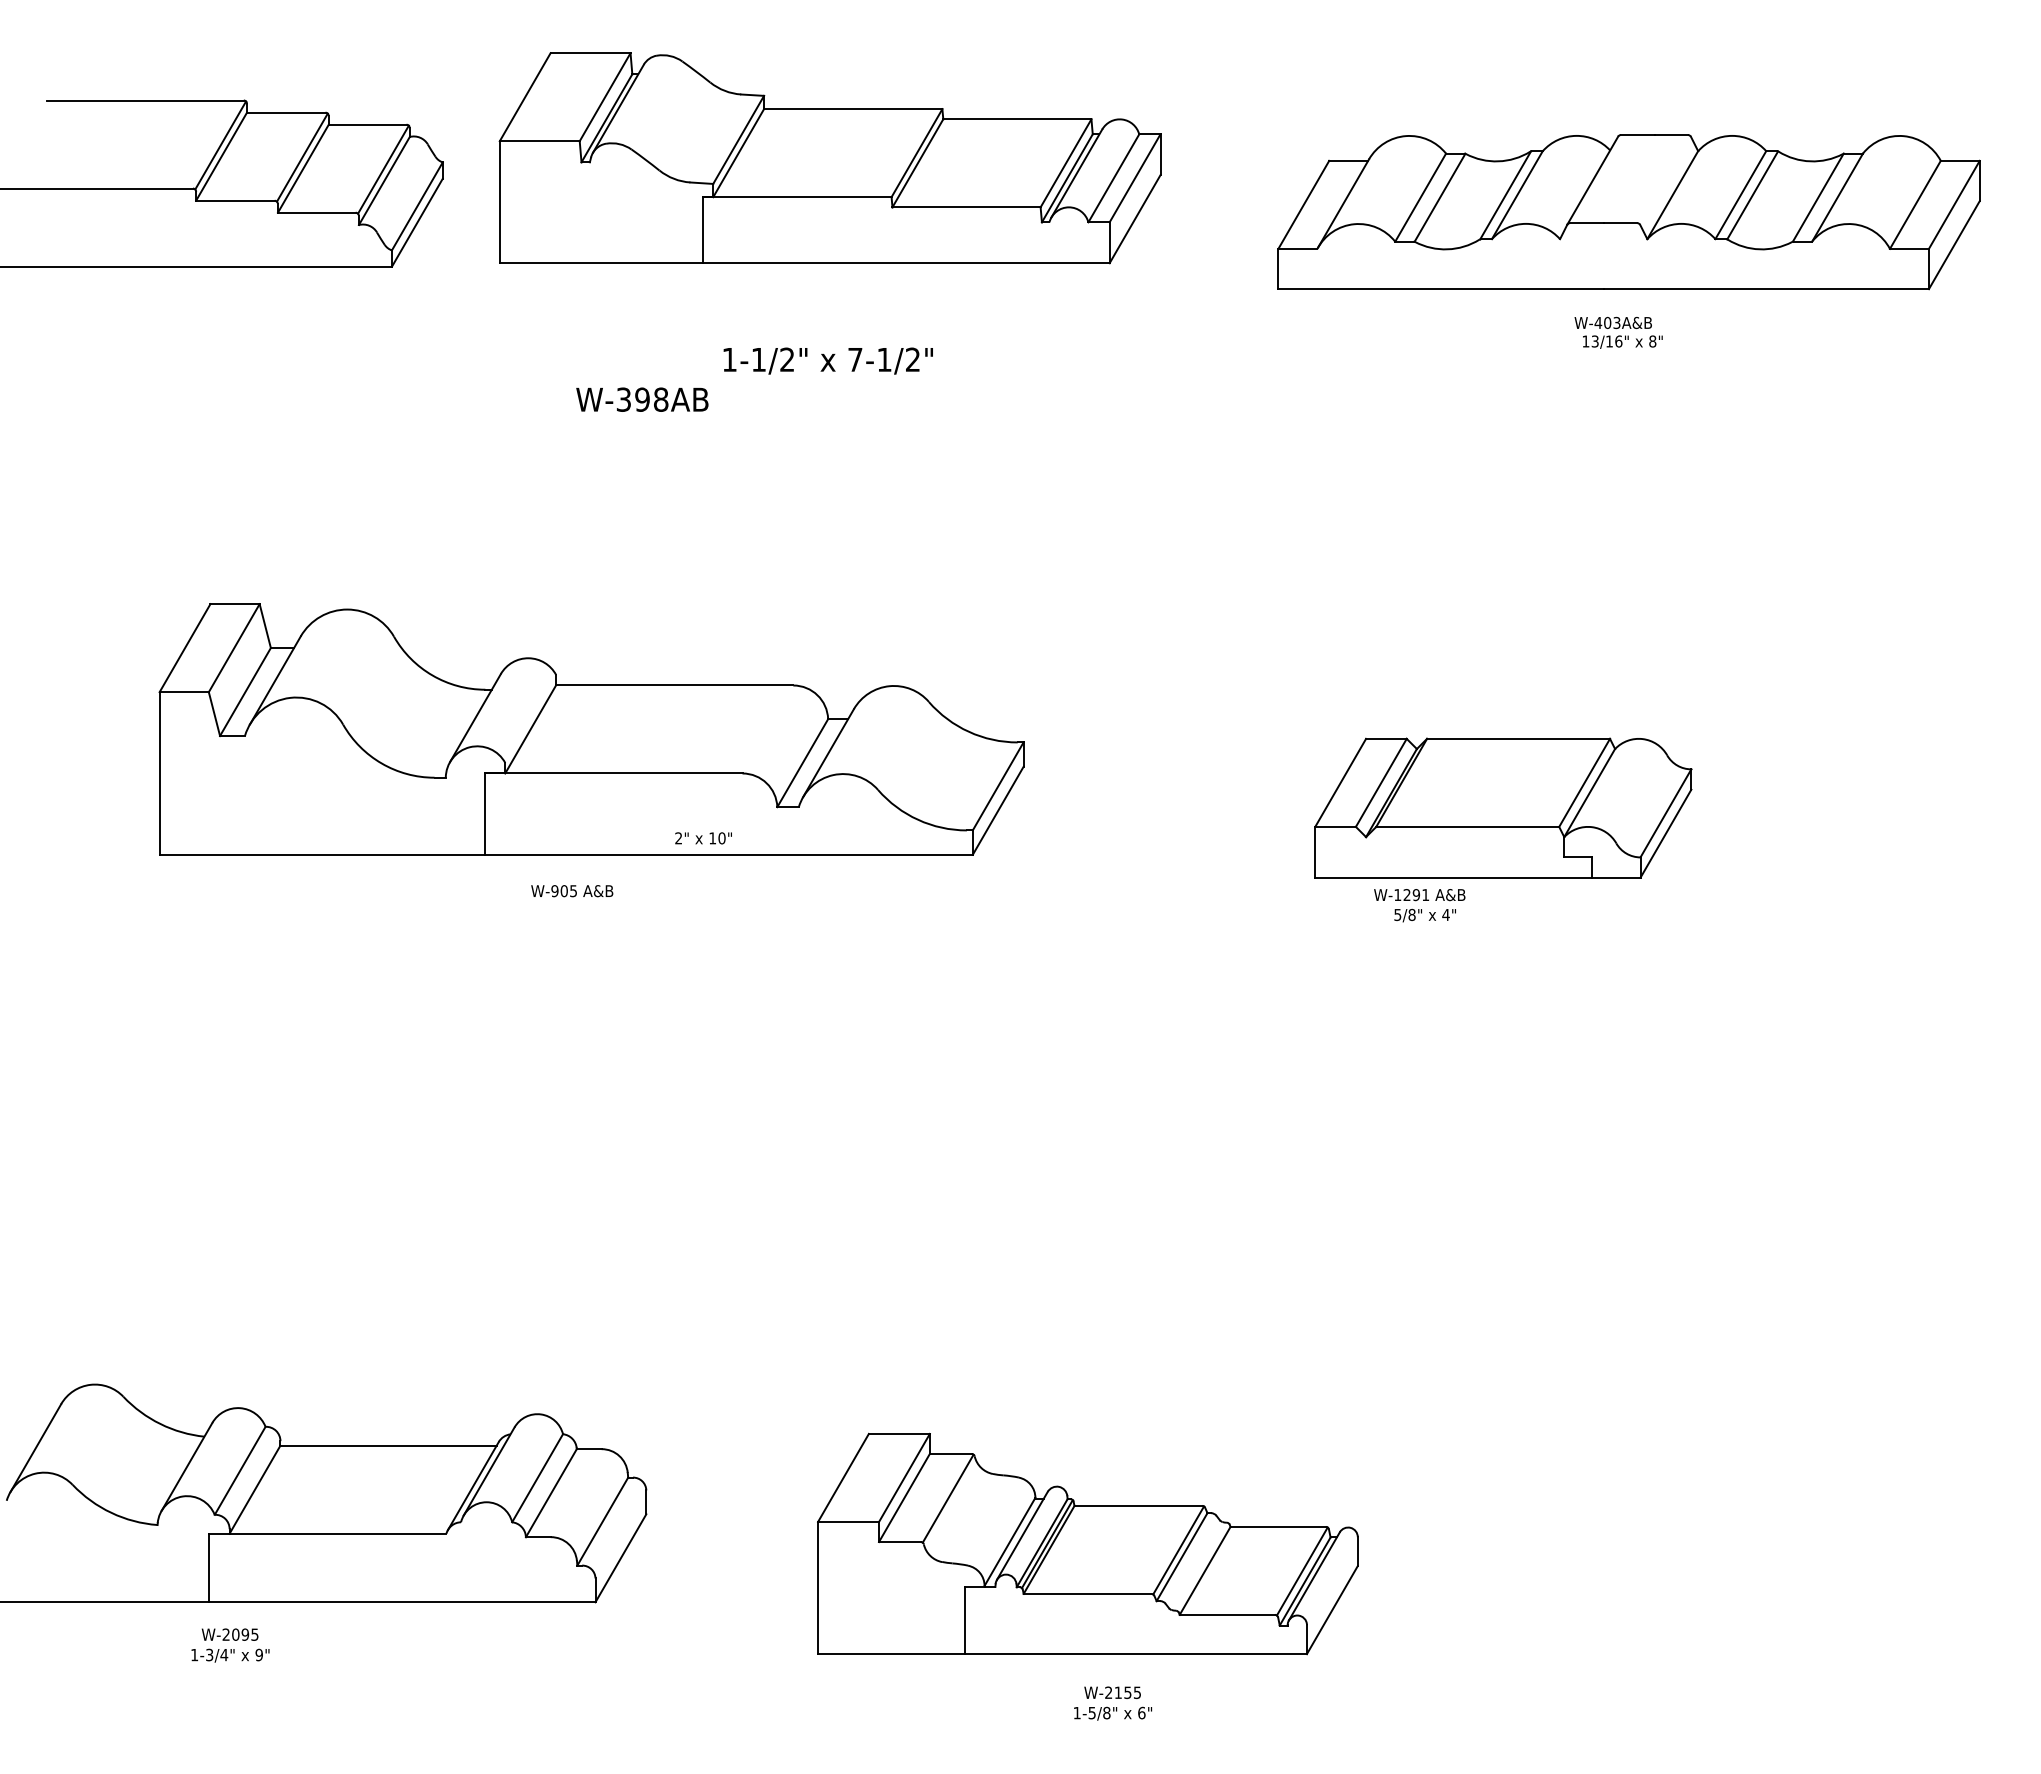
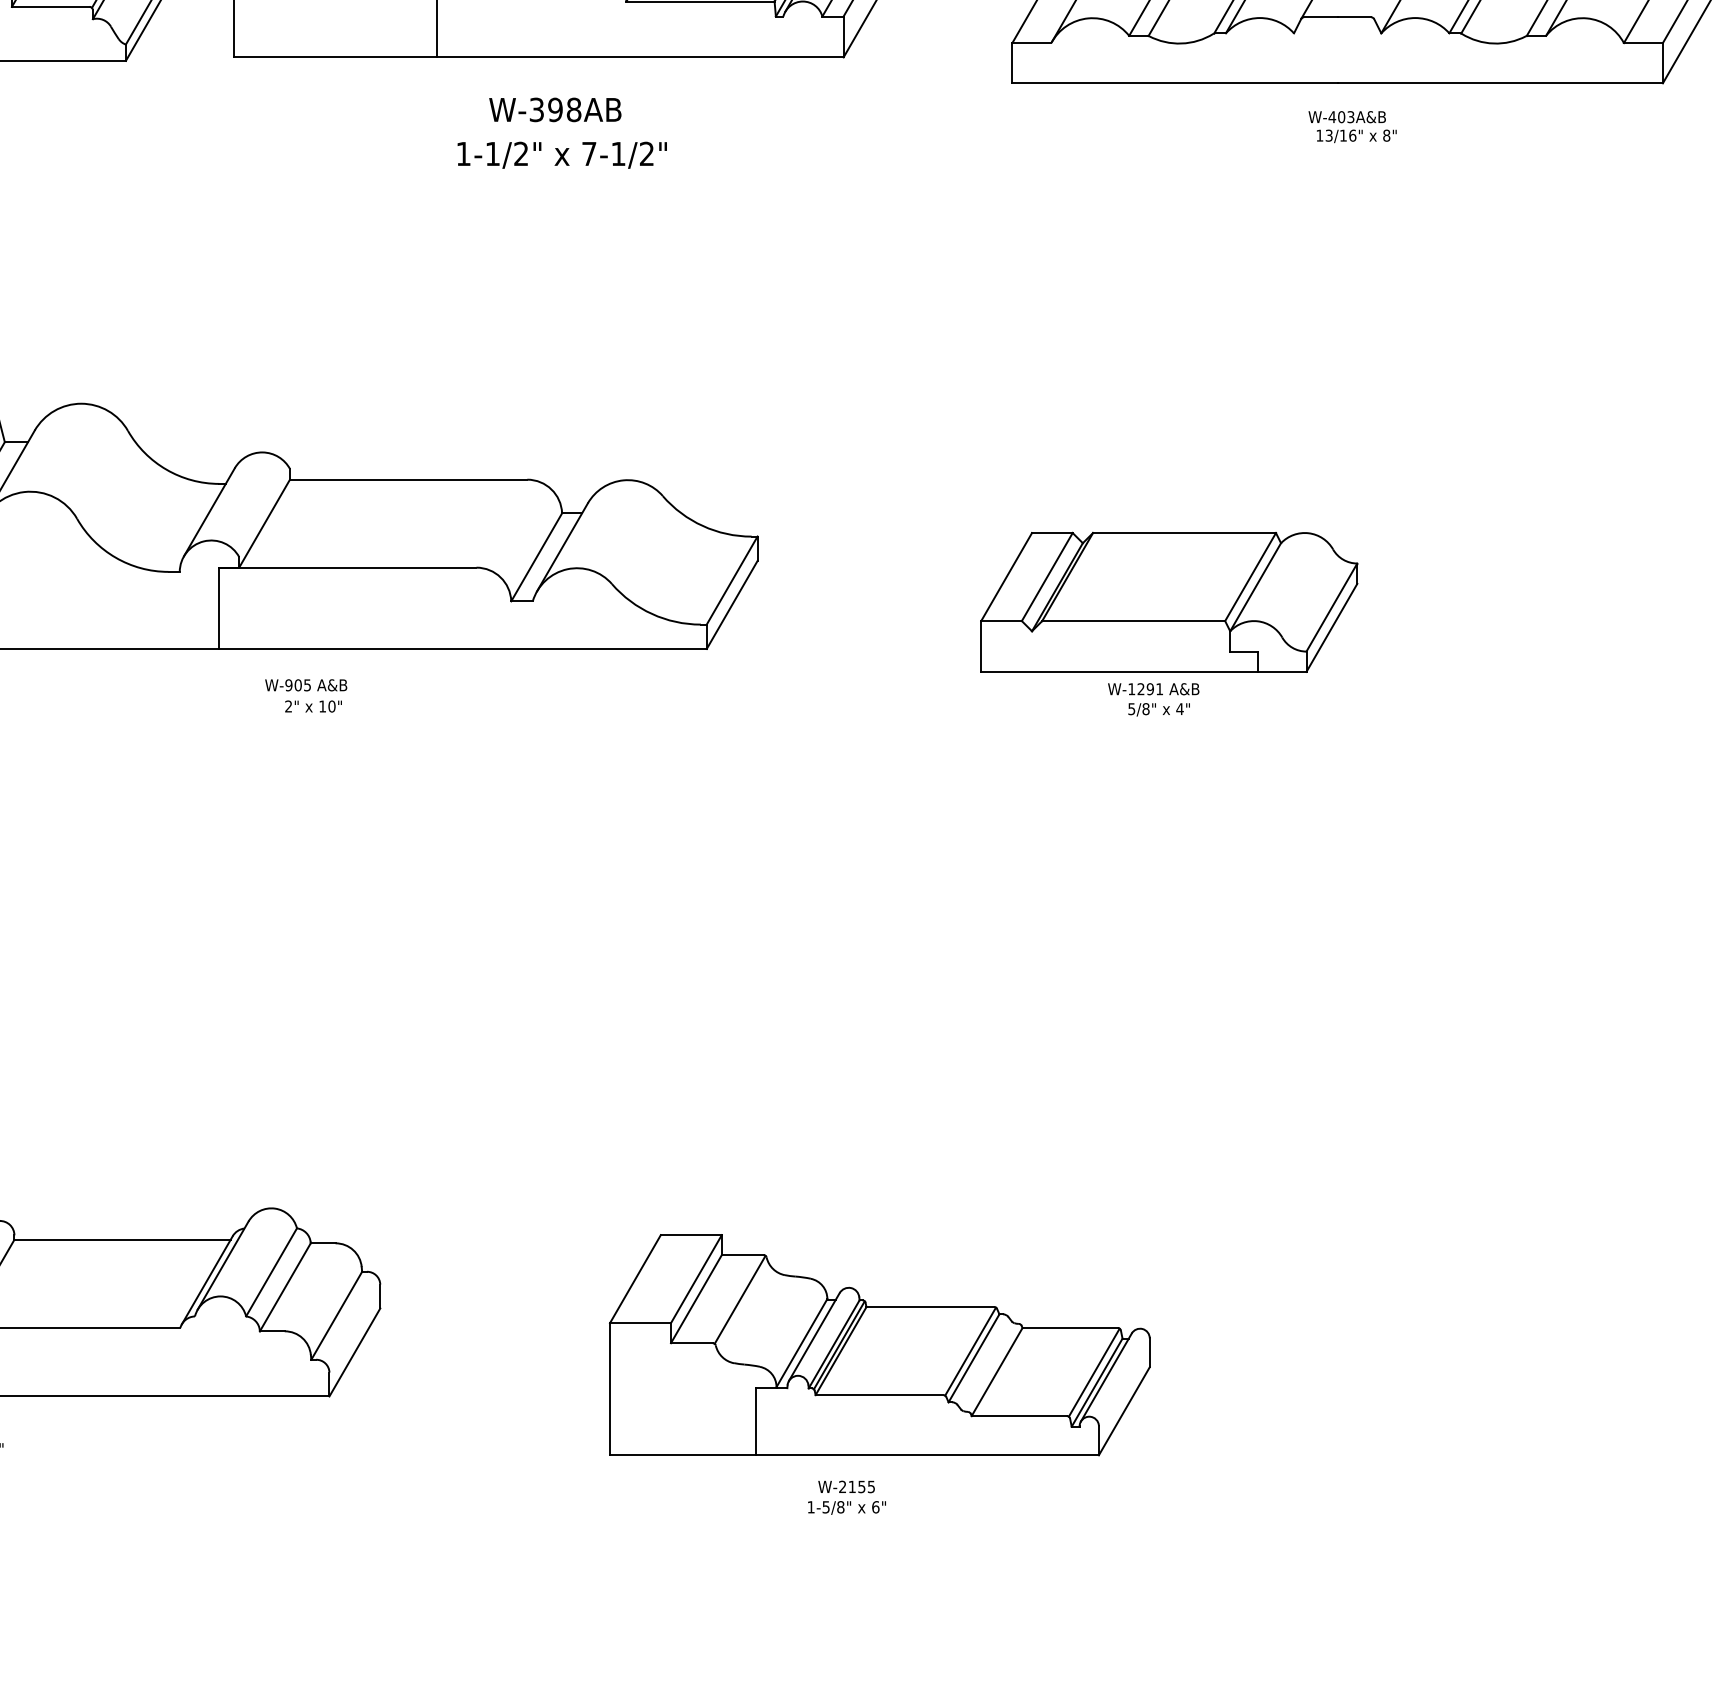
text: (642, 399) -> (555, 109), moved
part: (1503, 807) -> (1169, 601), moved
text: (703, 838) -> (313, 706), moved
part: (1087, 1543) -> (879, 1344), moved

